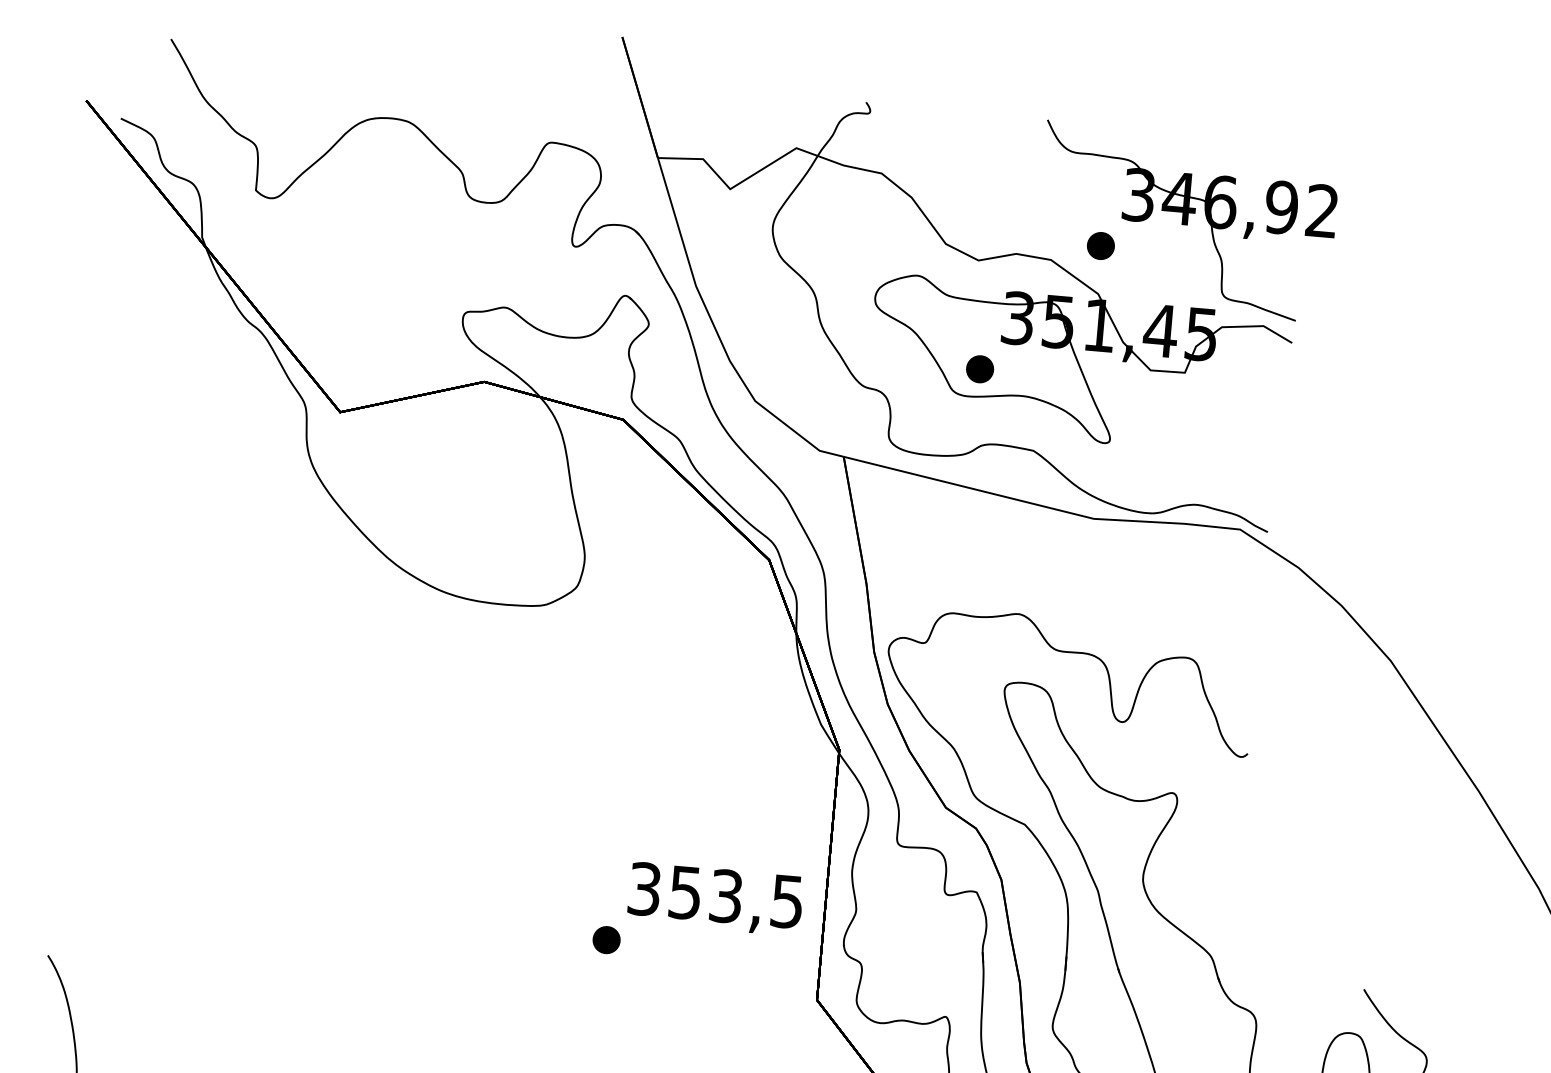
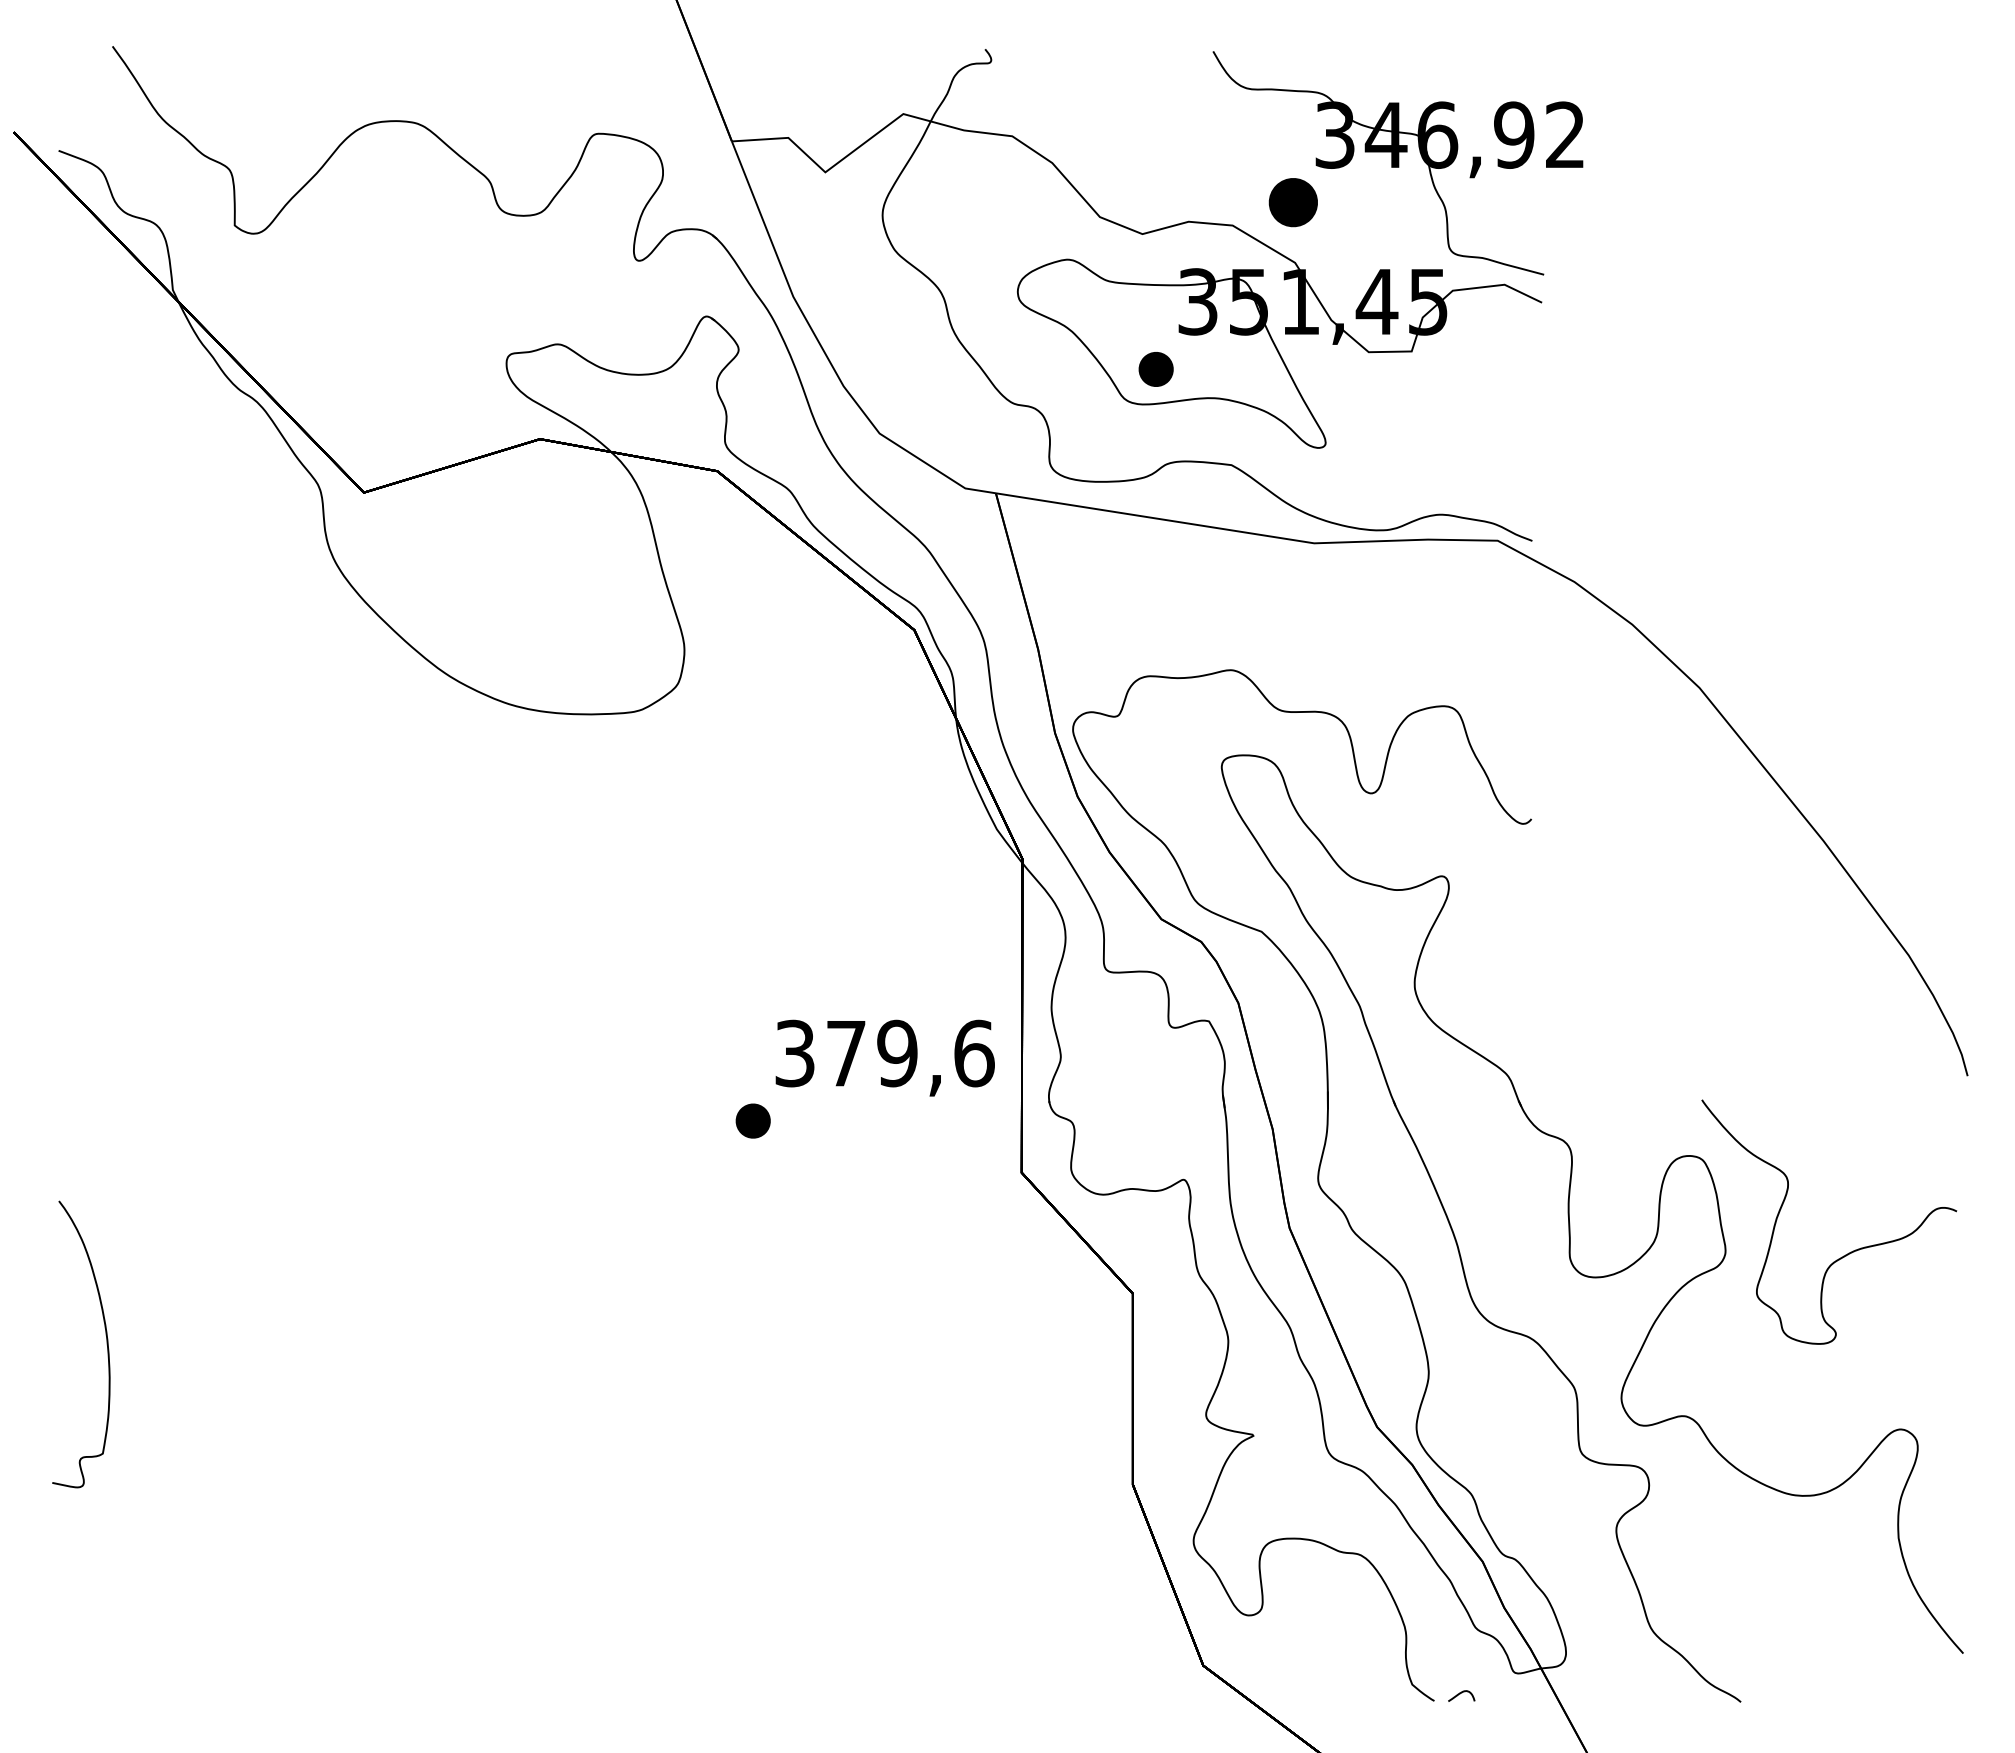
part: (1100, 245) -> (1292, 202), size x1.4
text: (736, 897) -> (910, 1053), 353,5 -> 379,6

